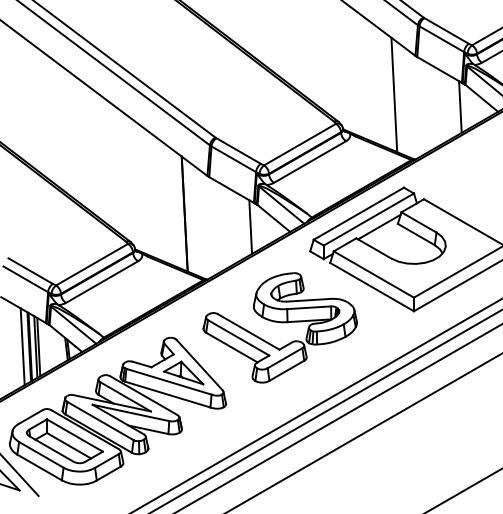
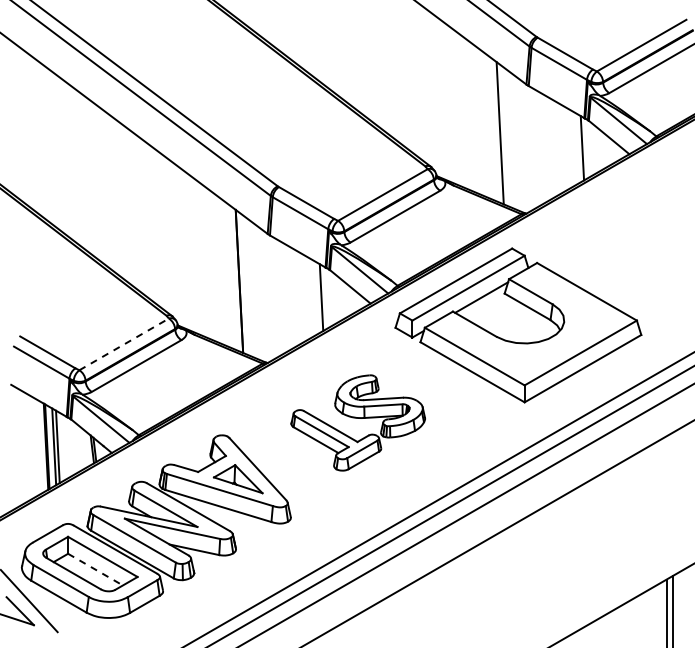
line: (92, 264) -> (124, 344), solid -> dashed
part: (279, 327) -> (357, 422), size x0.7
line: (22, 346) -> (37, 446), removed
line: (69, 445) -> (95, 569), solid -> dashed

